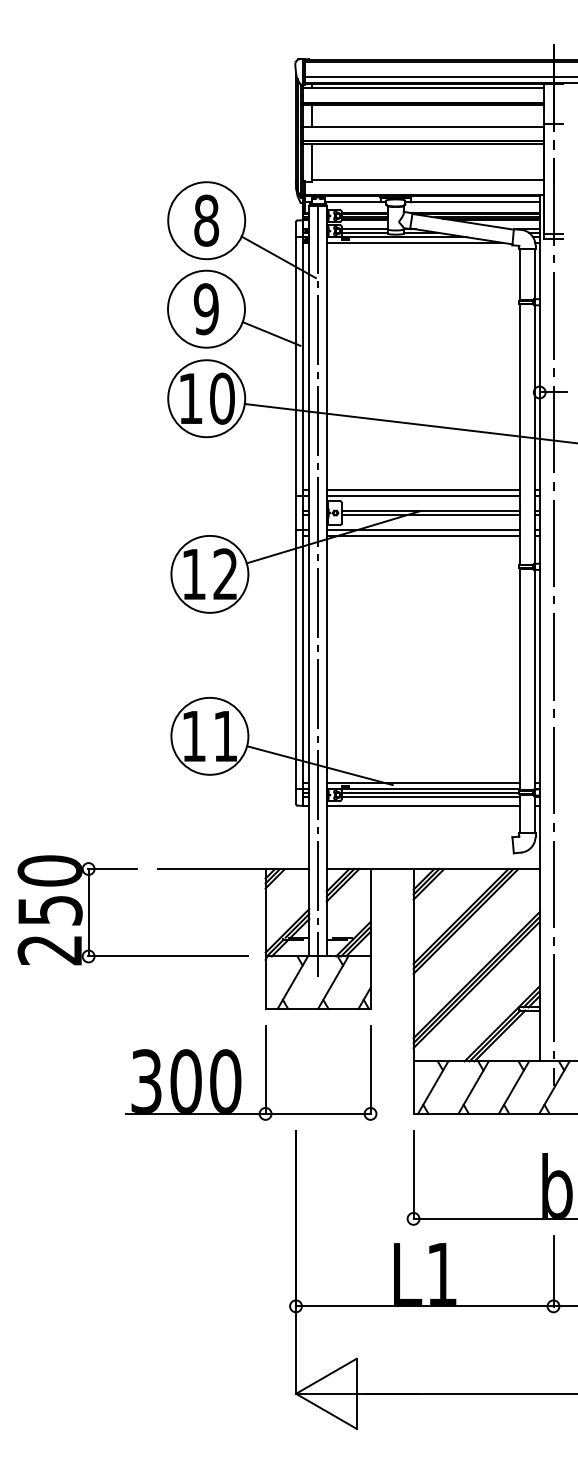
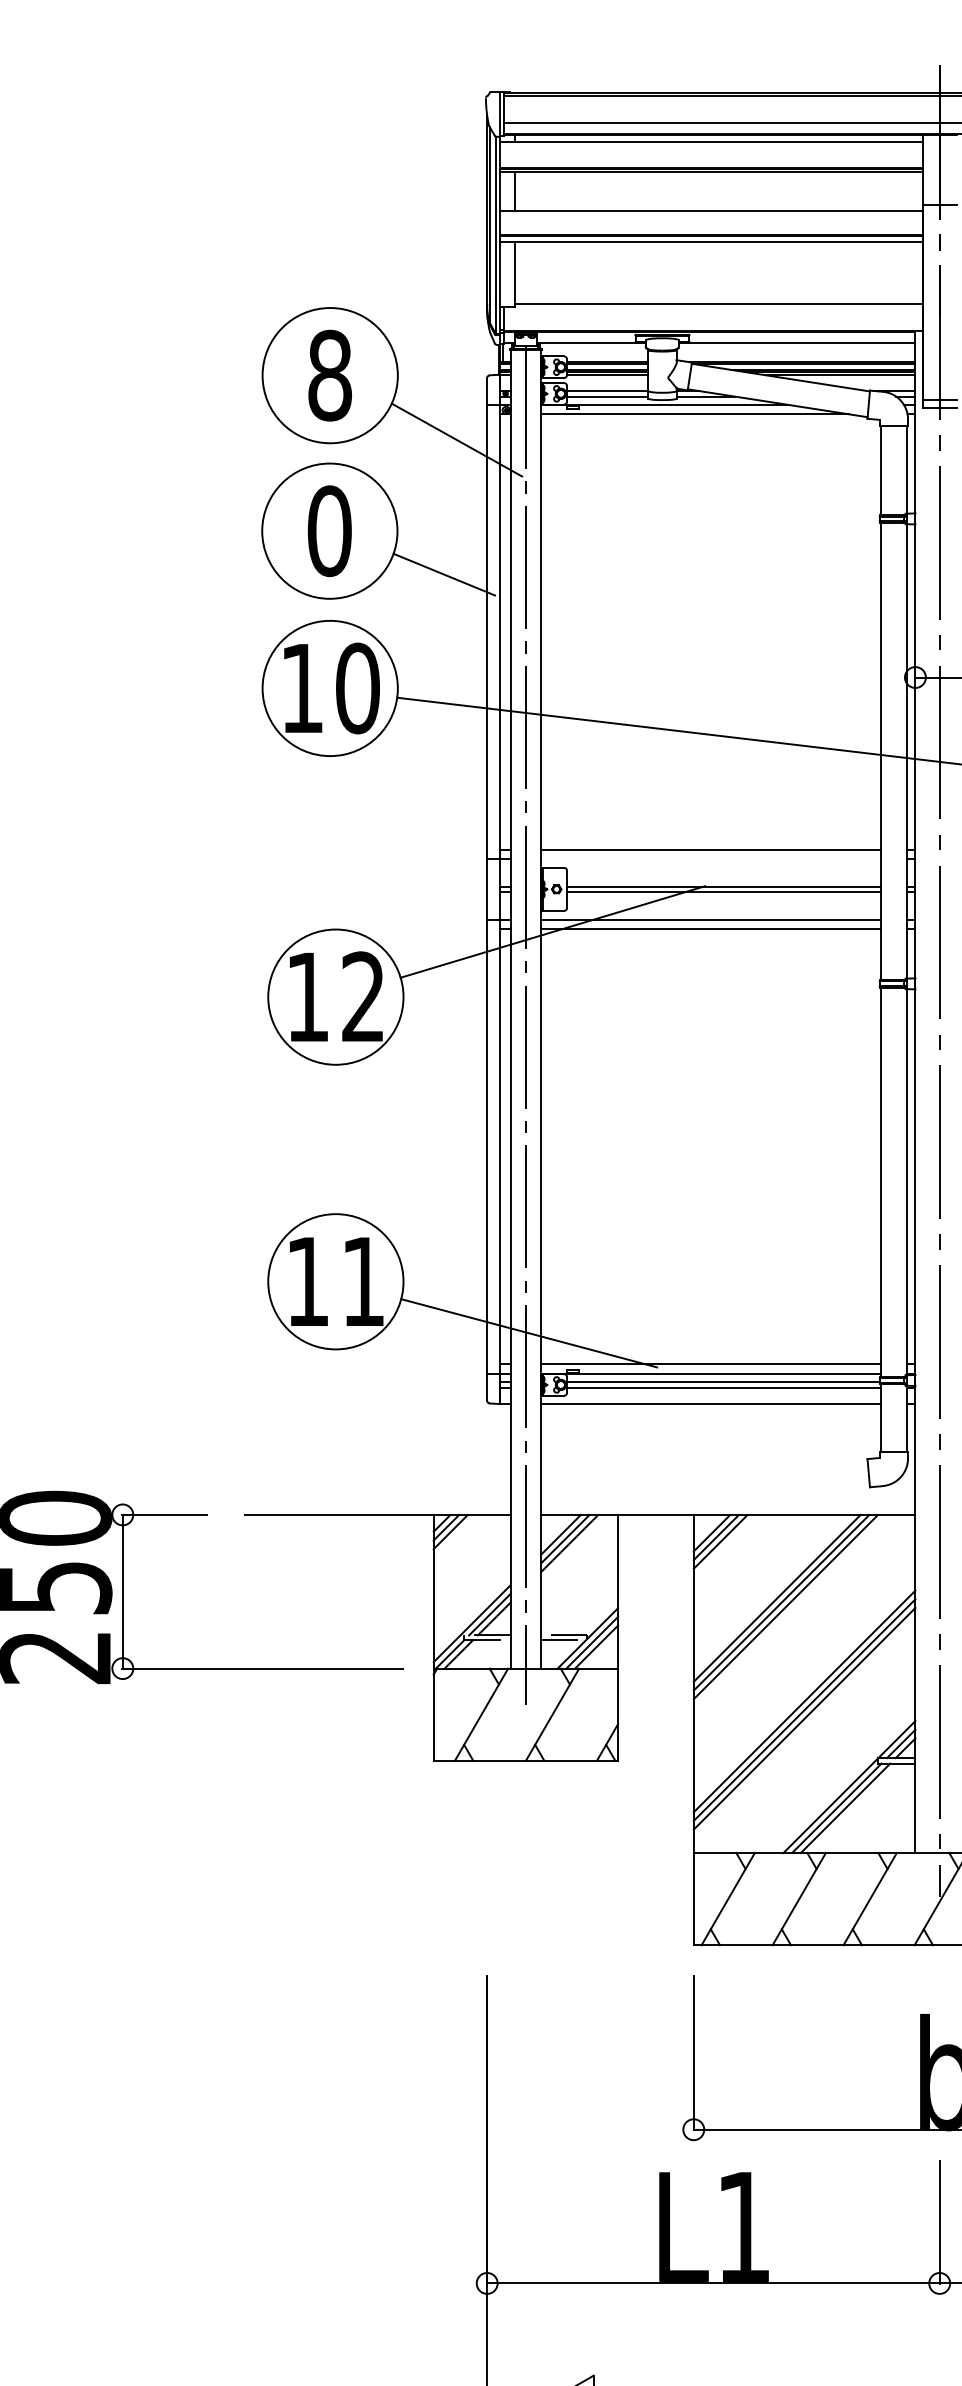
text: (205, 309) -> (328, 531), 9 -> 0
line: (423, 495) -> (711, 858), removed
part: (241, 1074) -> (391, 1876), removed

